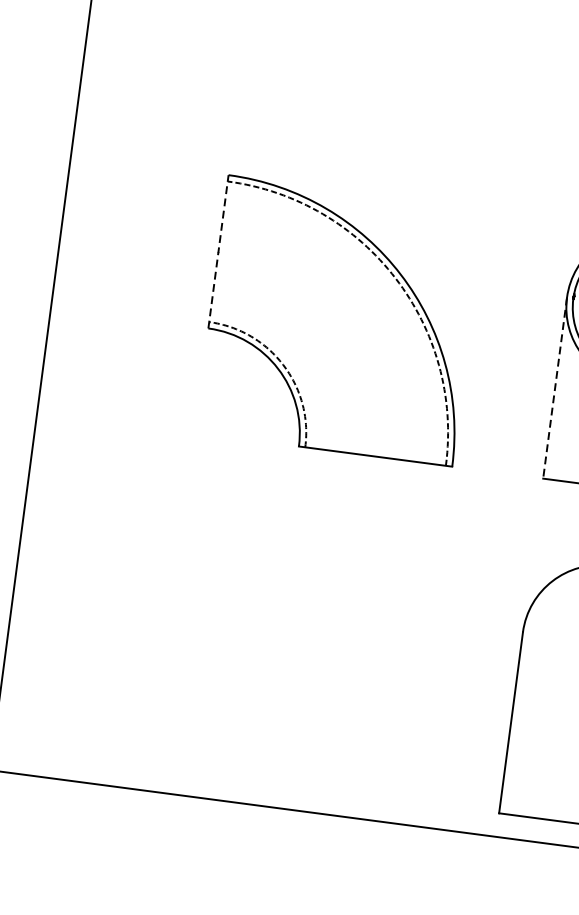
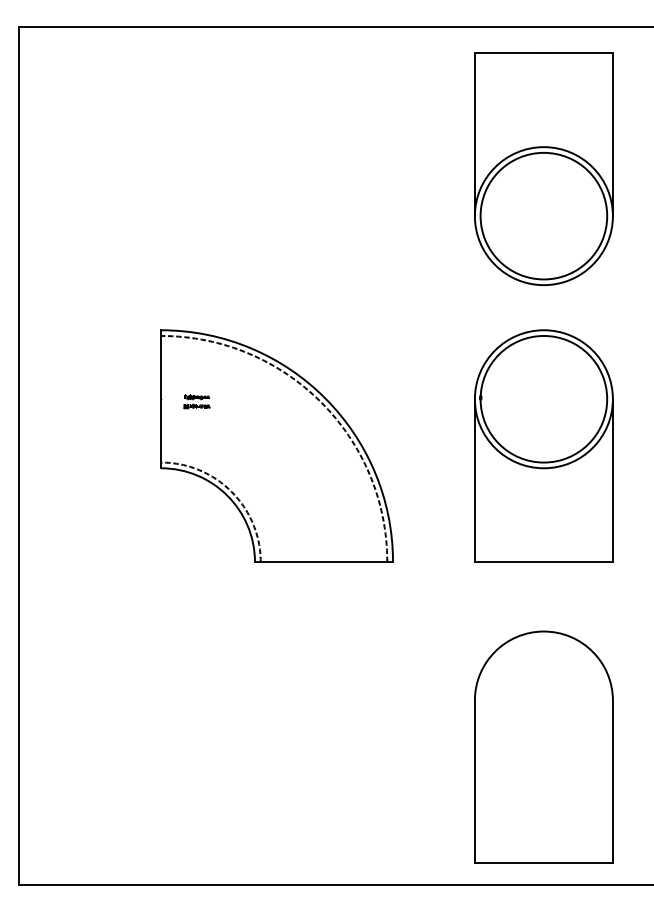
line: (219, 251) -> (161, 398), dashed -> solid
part: (257, 259) -> (196, 401), added
line: (554, 388) -> (474, 481), dashed -> solid

